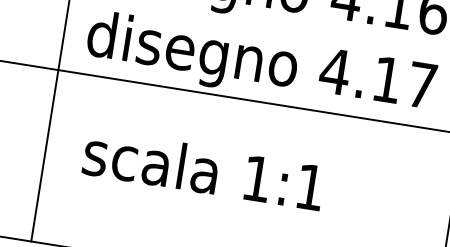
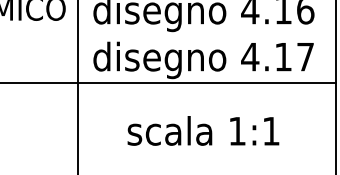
text: (204, 169) -> (203, 130), moved

